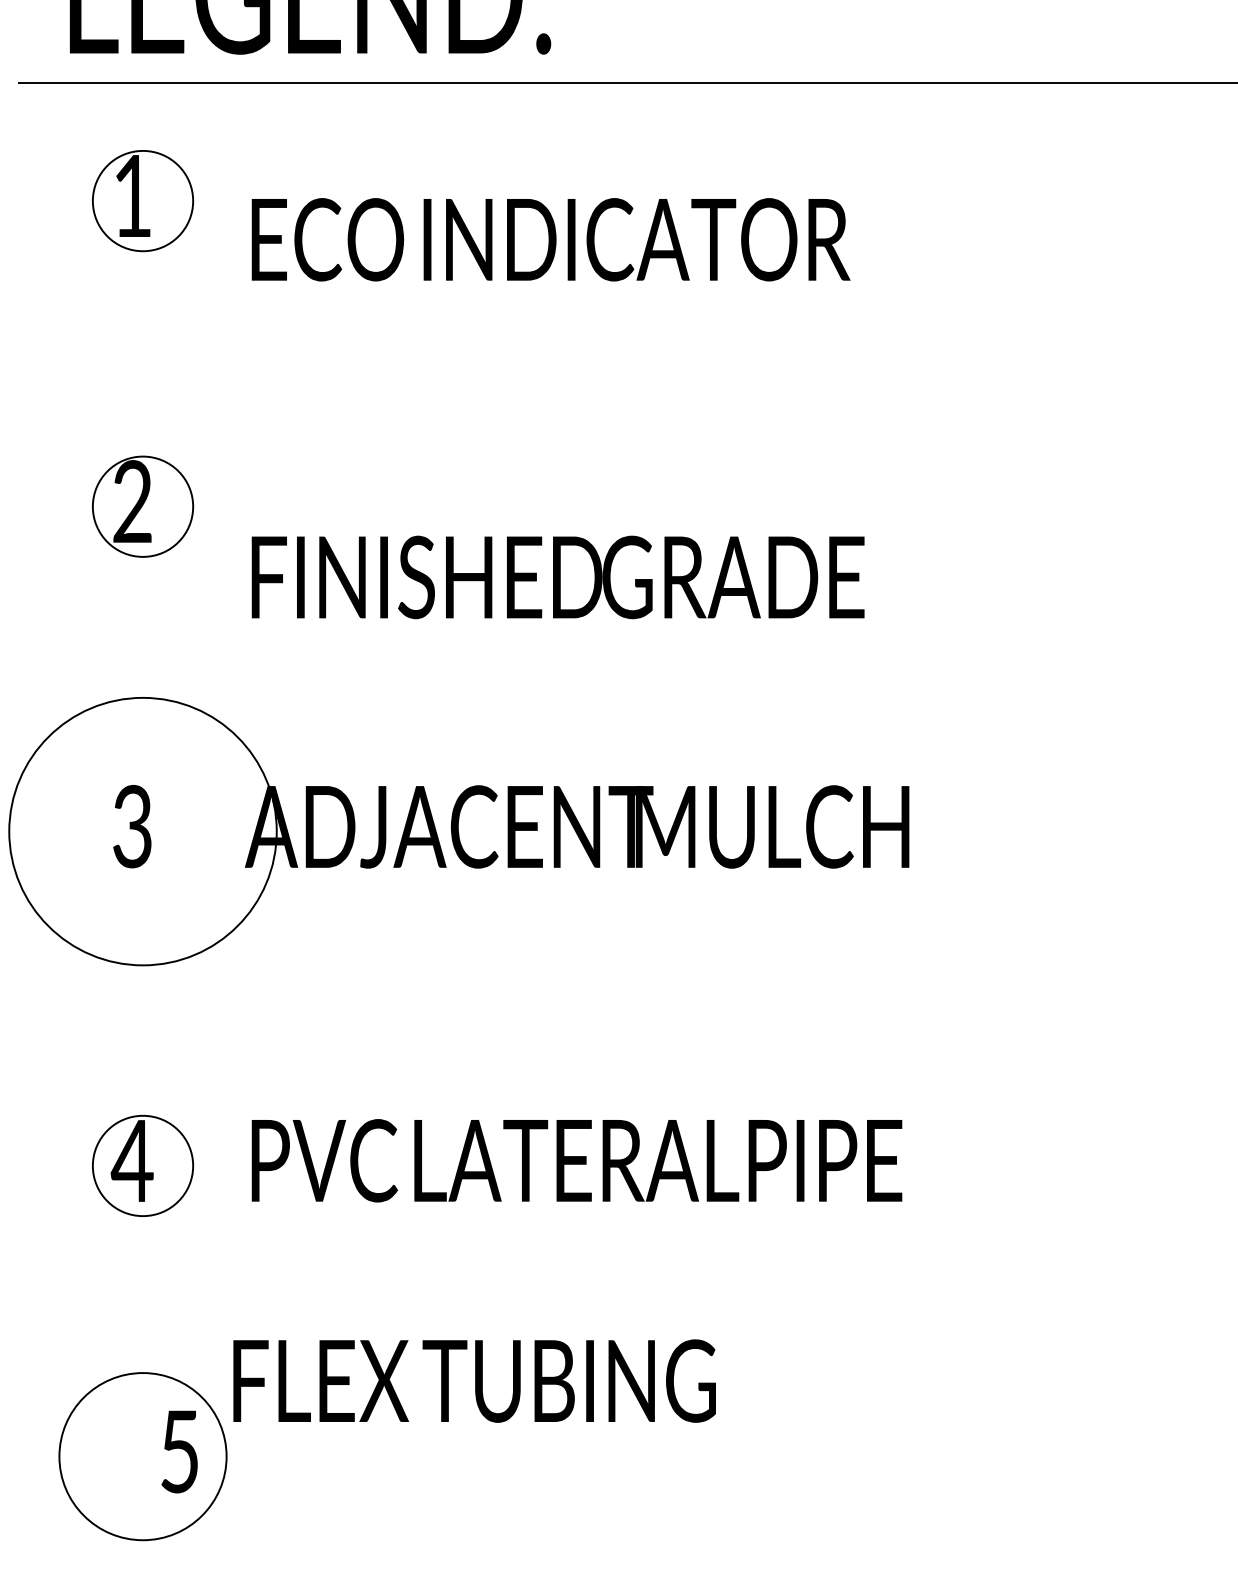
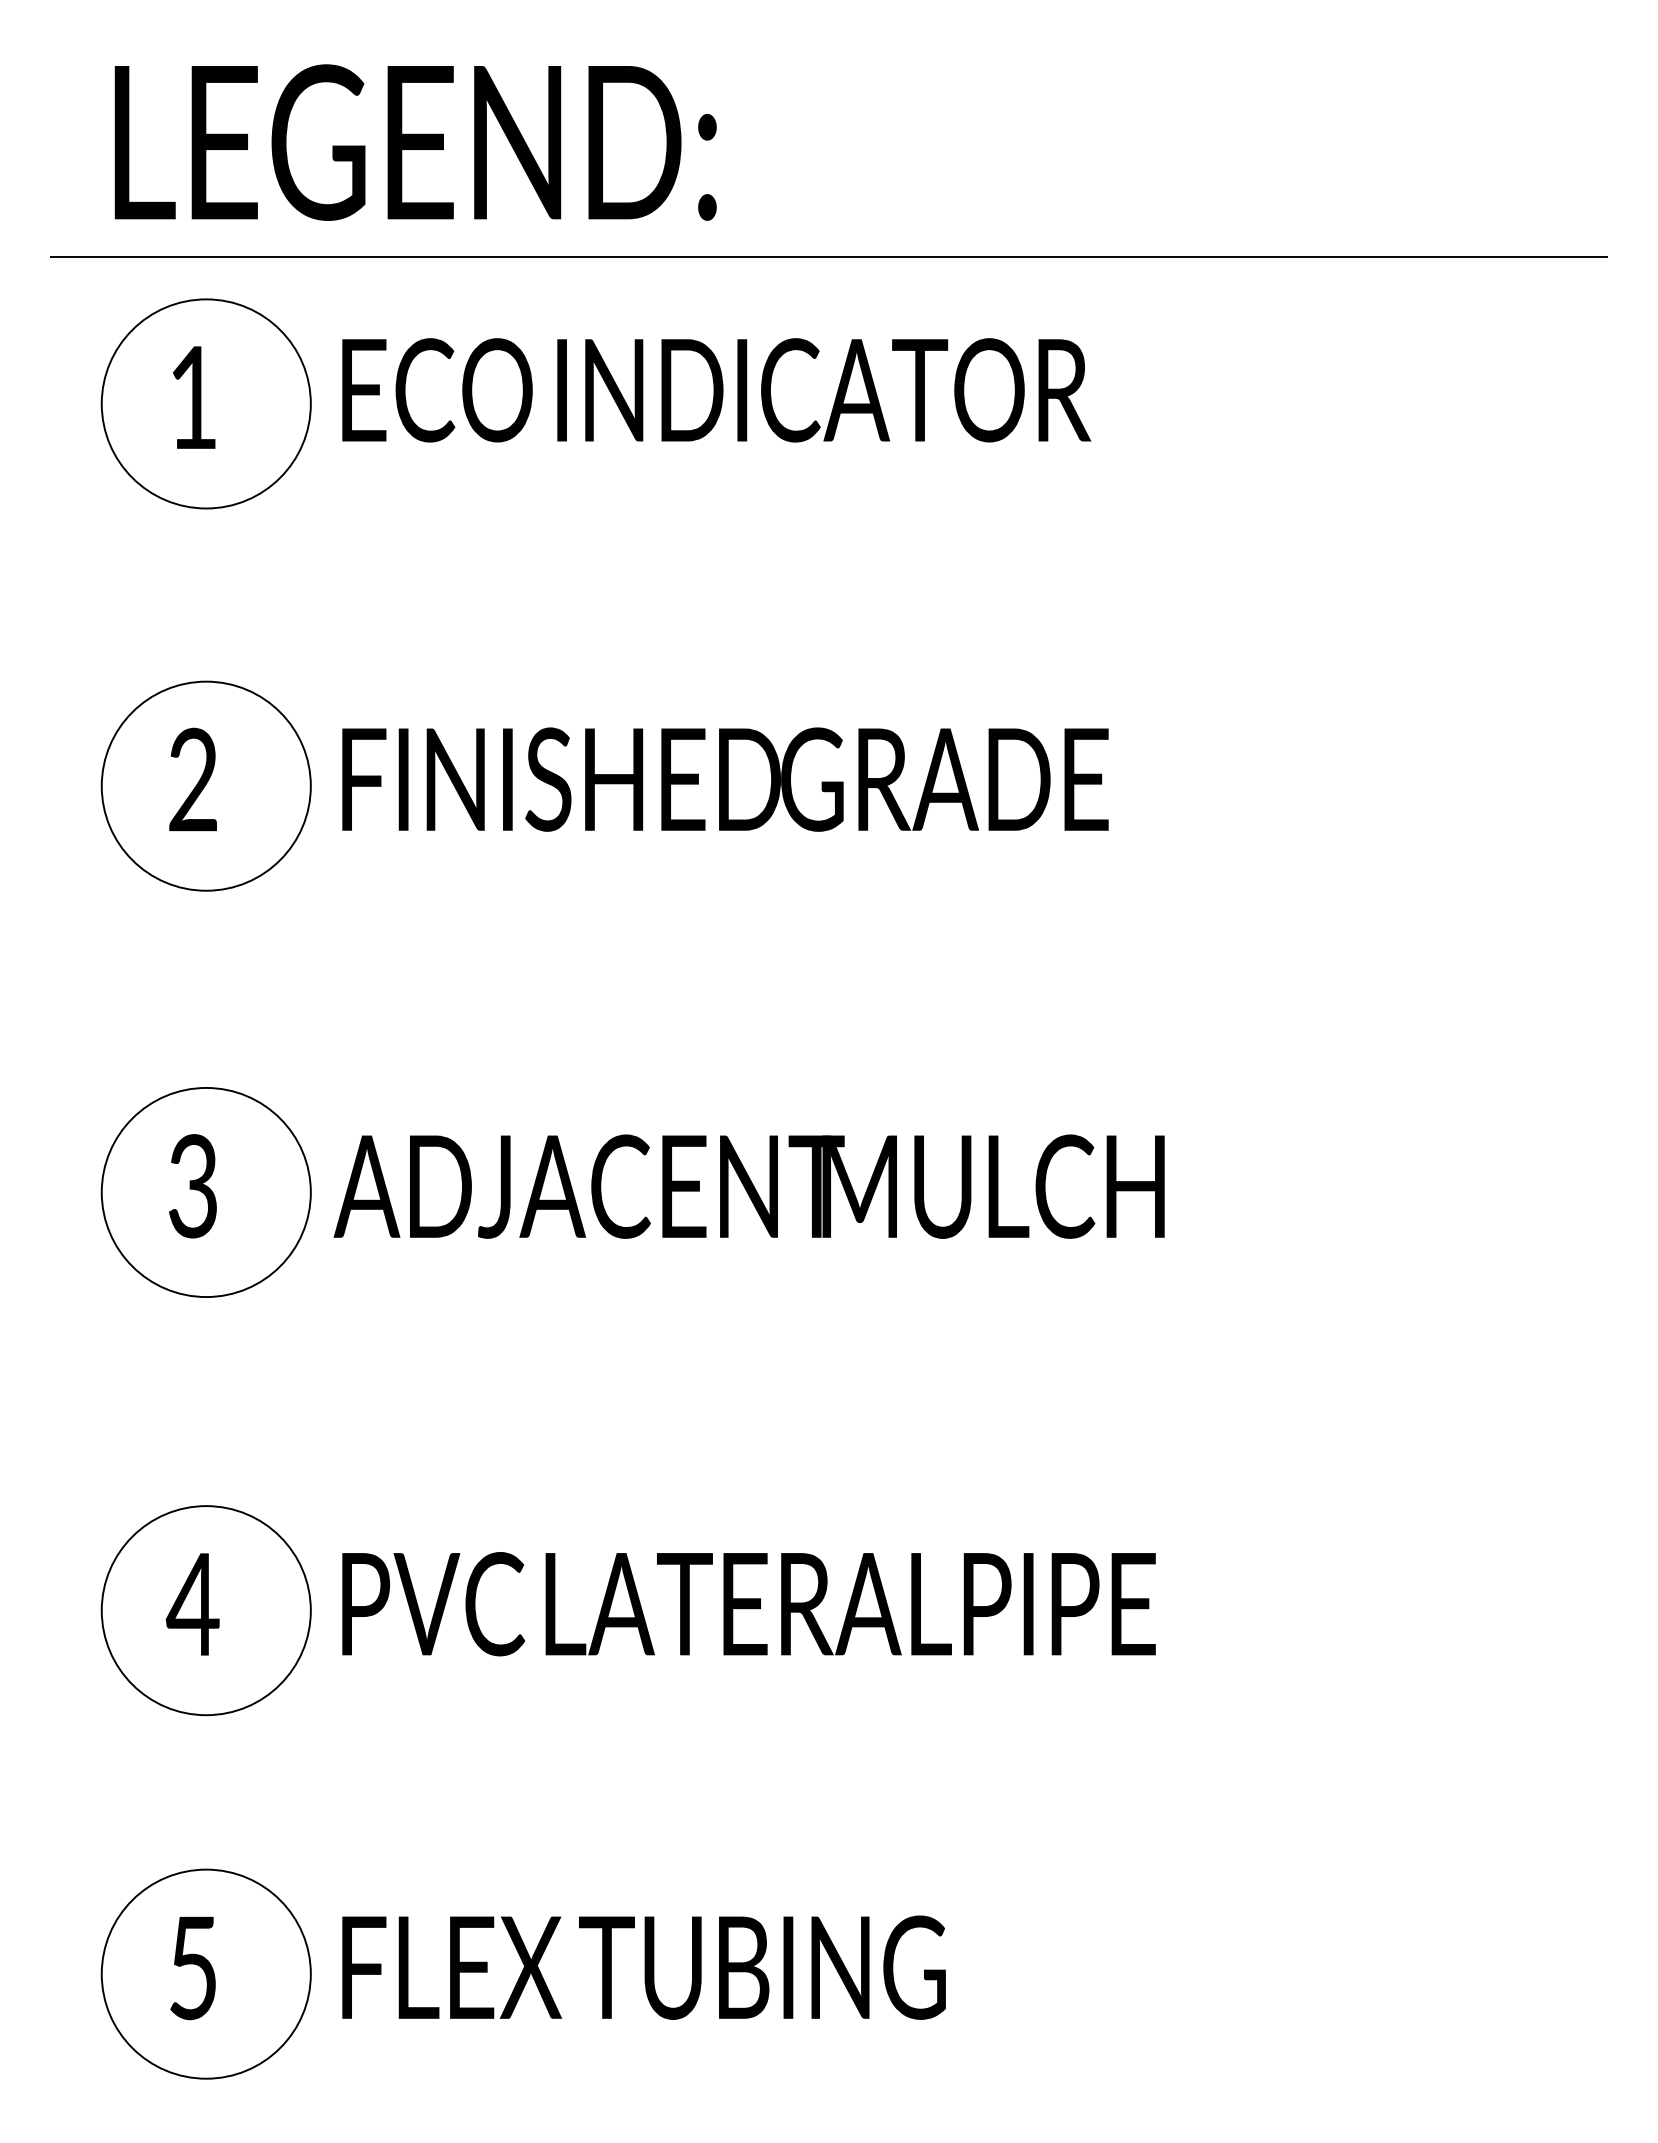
circle: (142, 200) -> (205, 403), size x1.67
text: (550, 239) -> (716, 390), moved
circle: (142, 506) -> (205, 785), size x1.67
text: (558, 577) -> (725, 779), moved
circle: (142, 831) -> (205, 1192), size x0.62
circle: (142, 1165) -> (205, 1610), size x1.67
text: (474, 1380) -> (643, 1967), moved
text: (179, 1452) -> (192, 1968), moved

